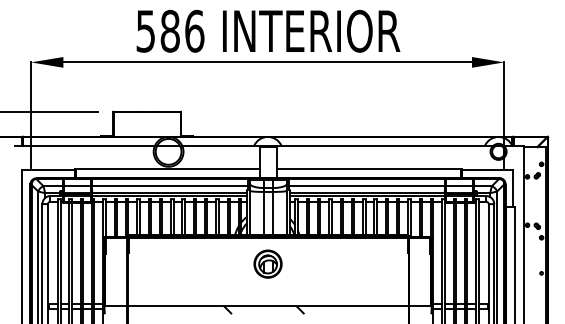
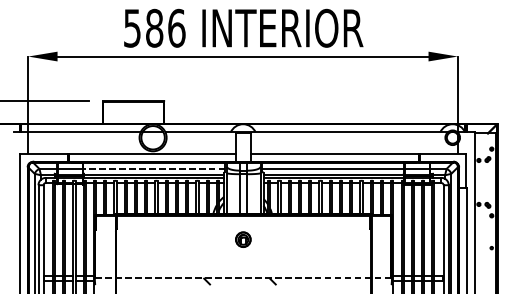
line: (169, 186) -> (153, 169), solid -> dashed
part: (267, 263) -> (242, 239), size x0.6
line: (268, 306) -> (243, 278), solid -> dashed

